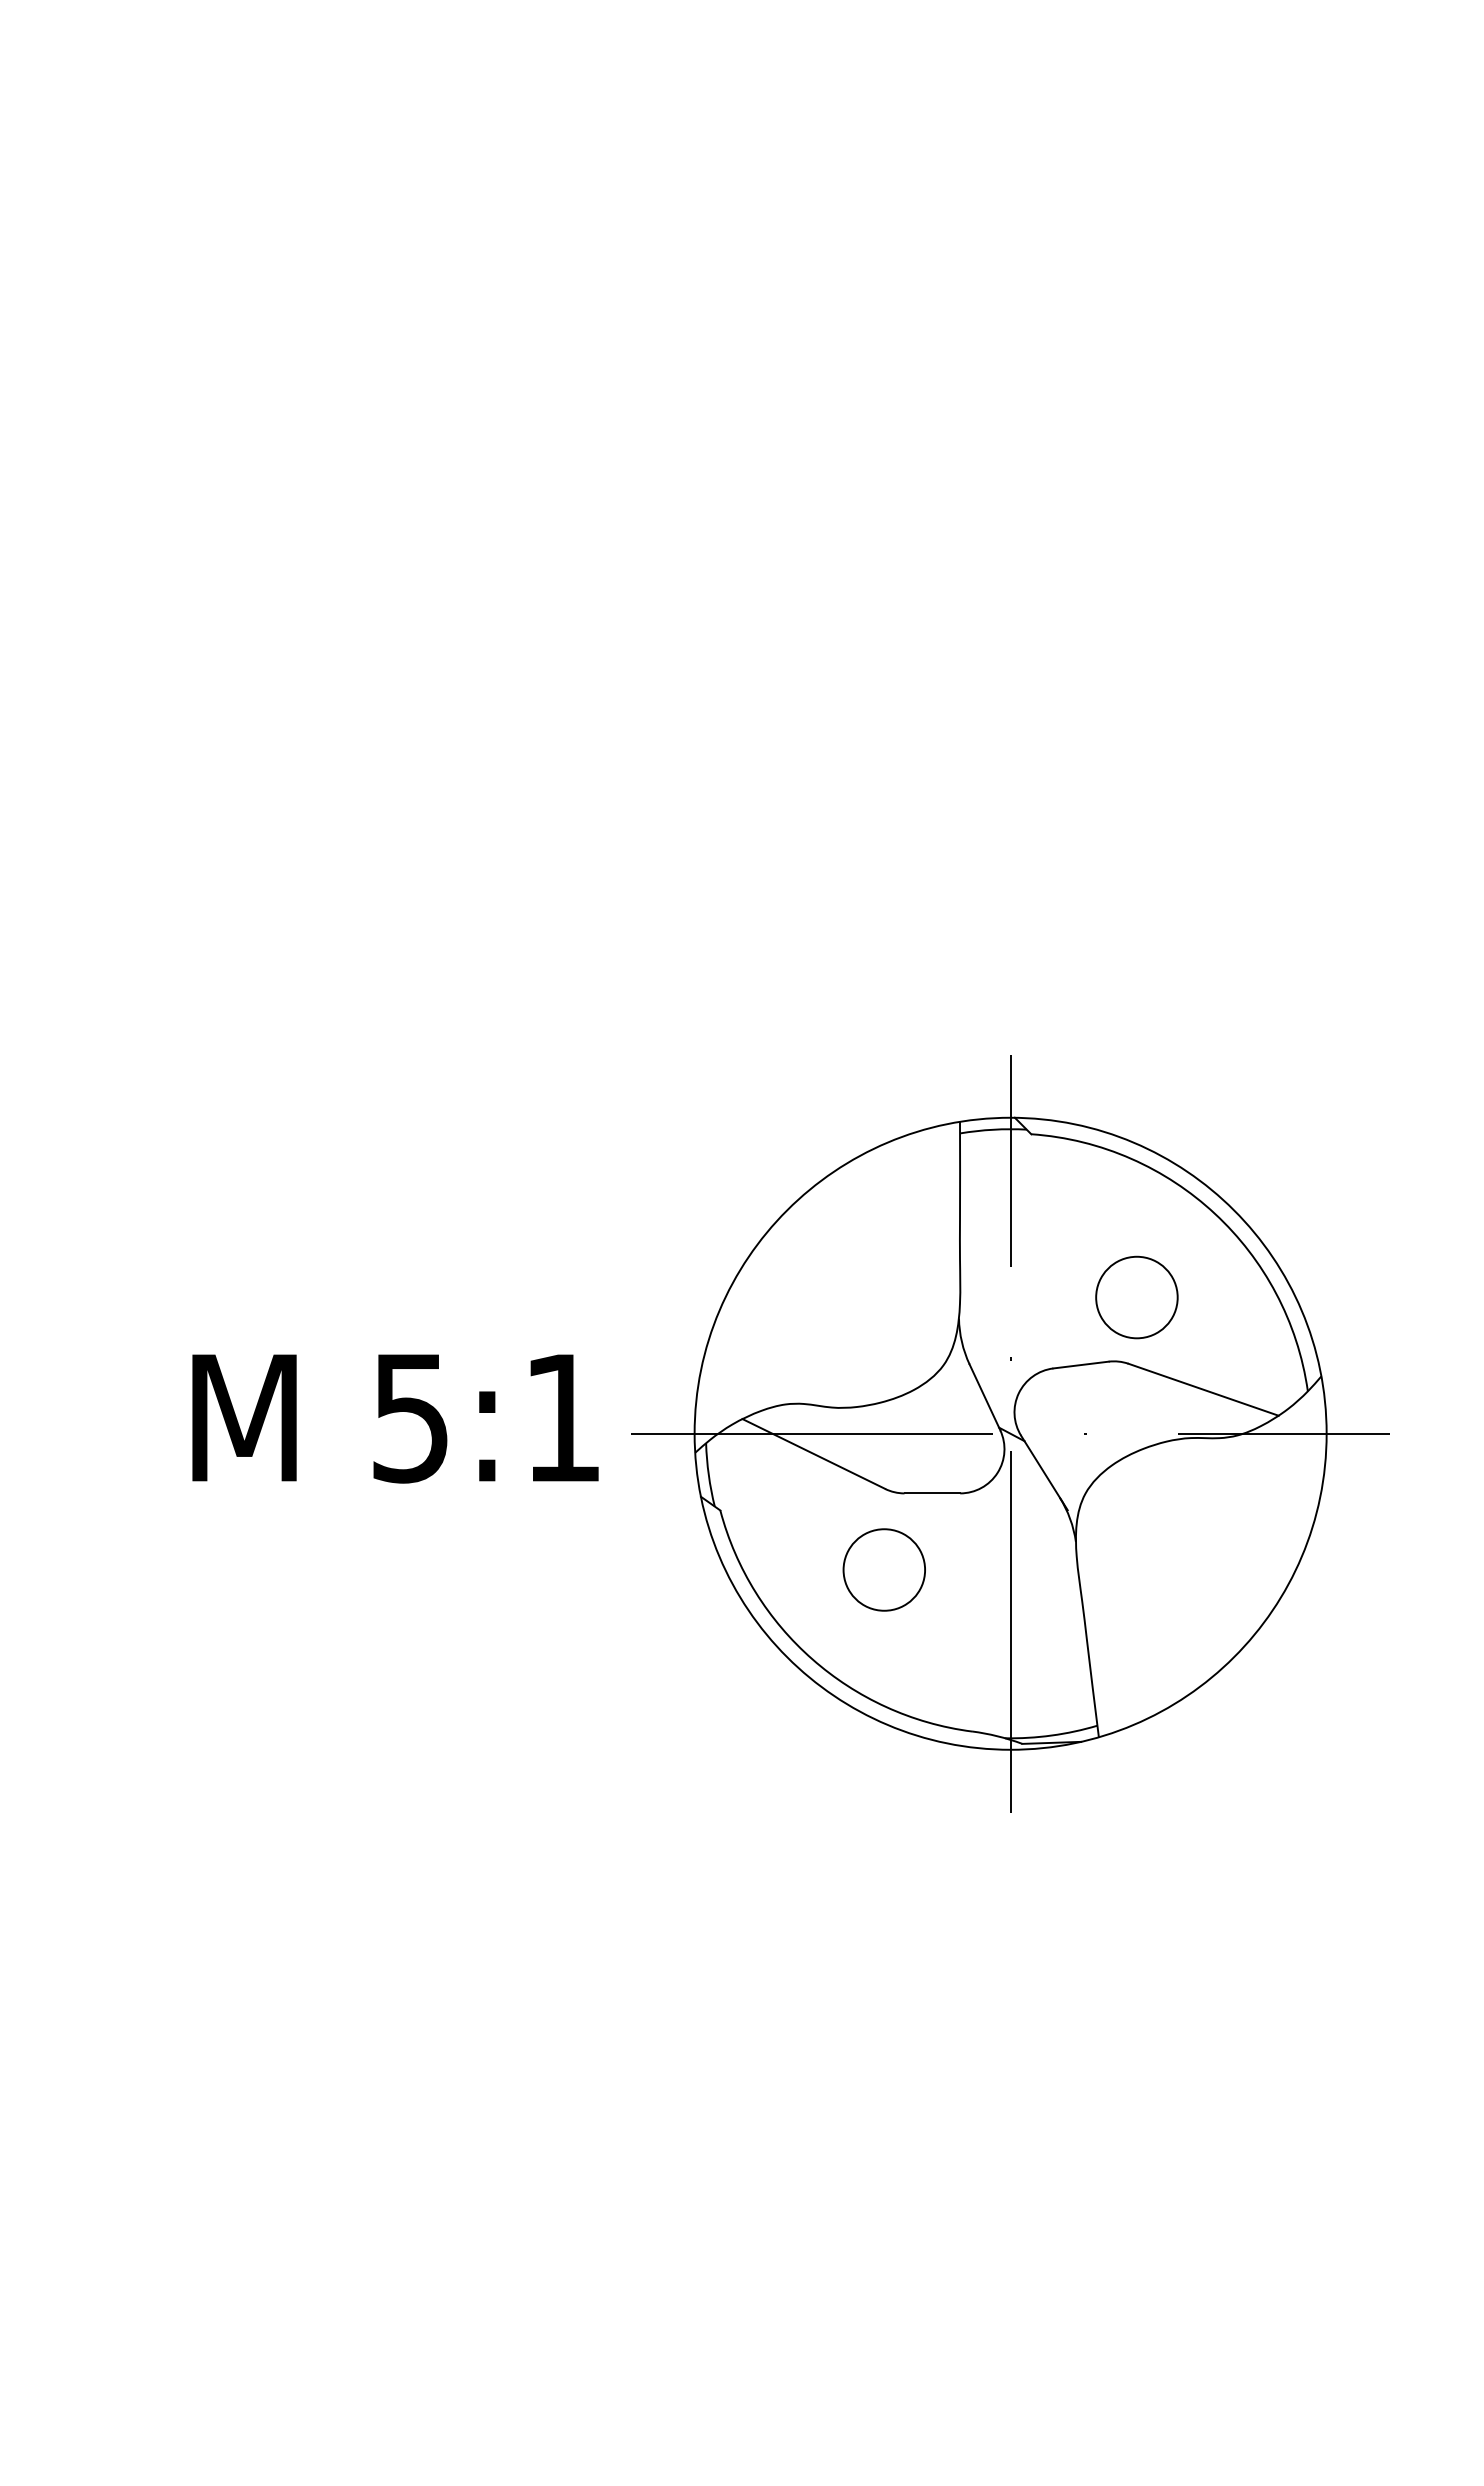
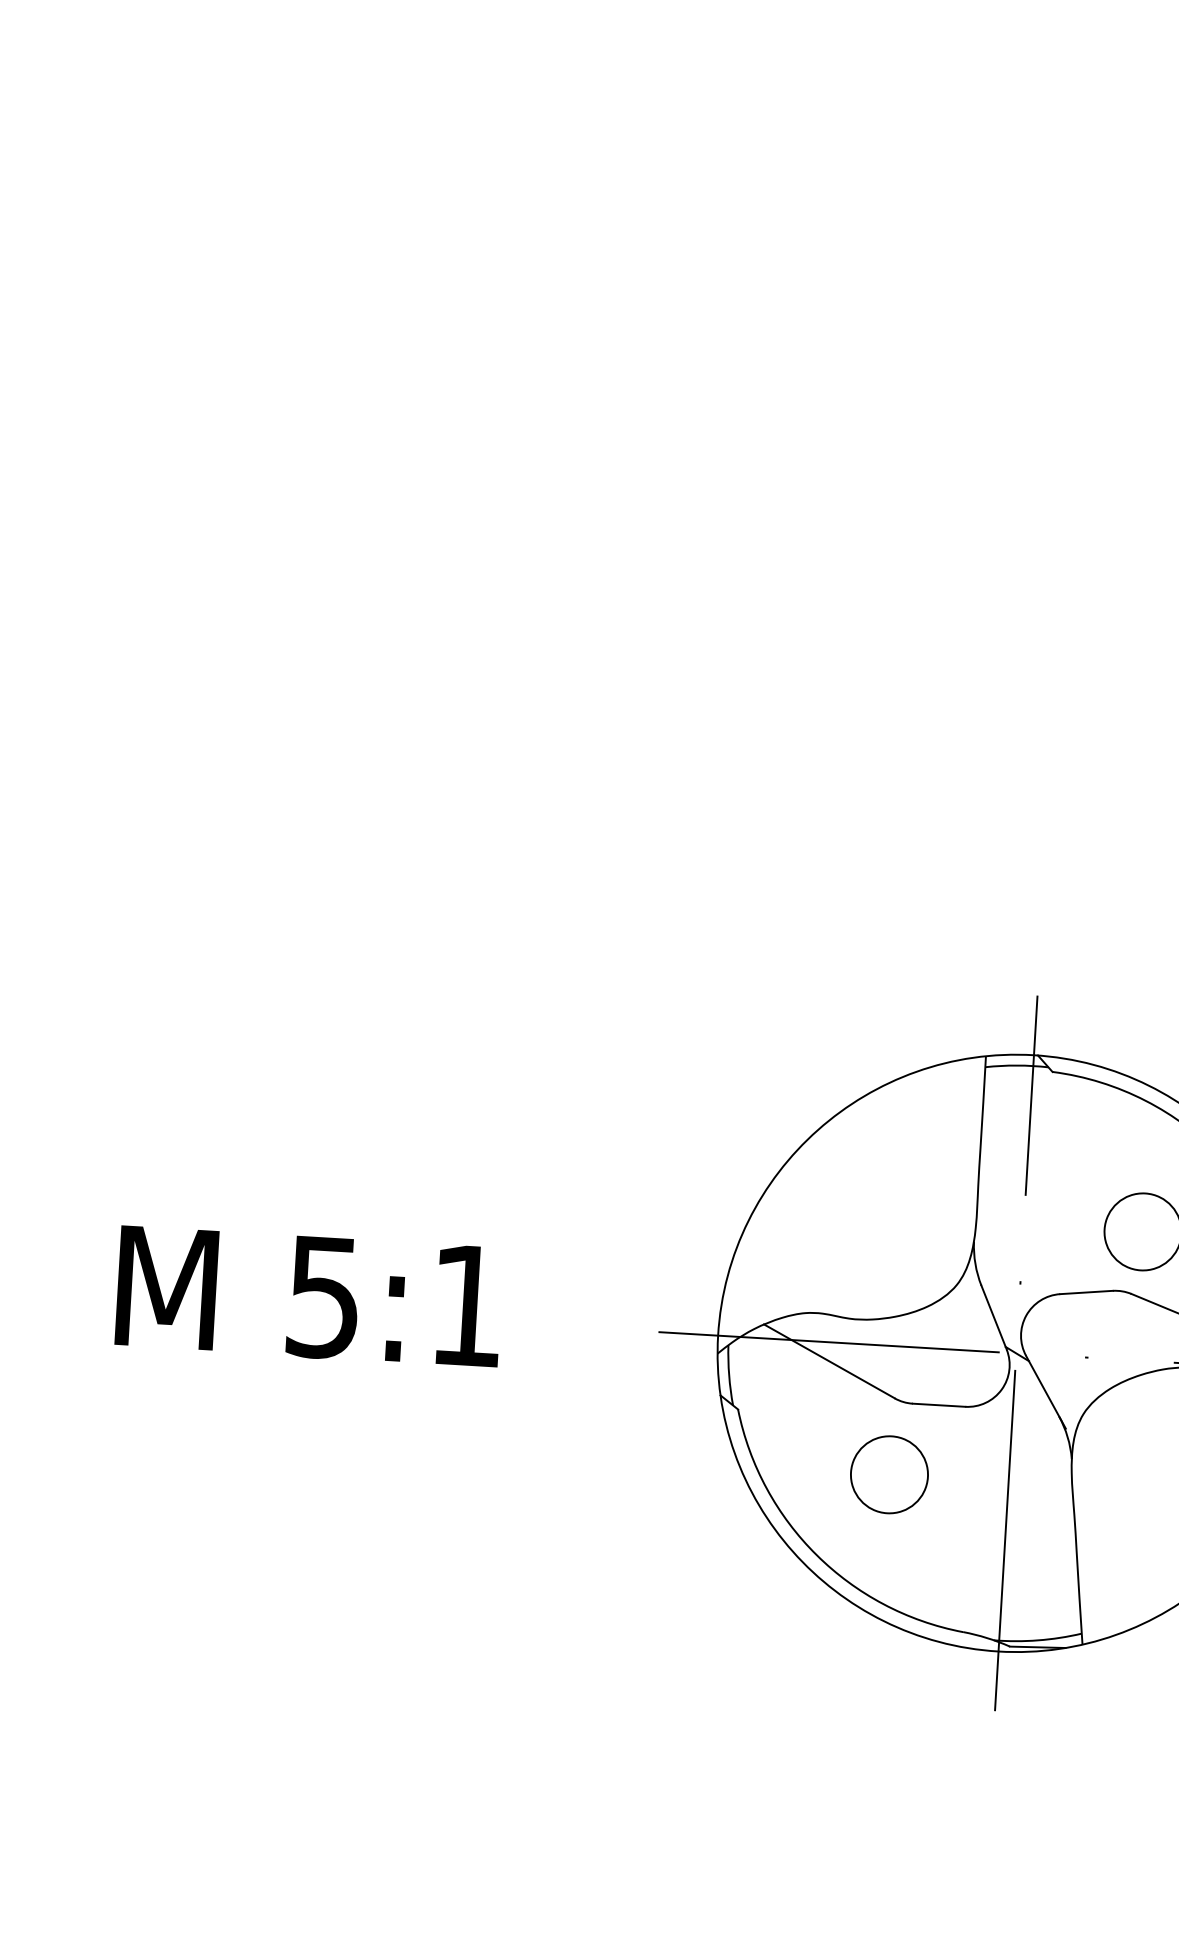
text: (395, 1418) -> (309, 1296), moved

